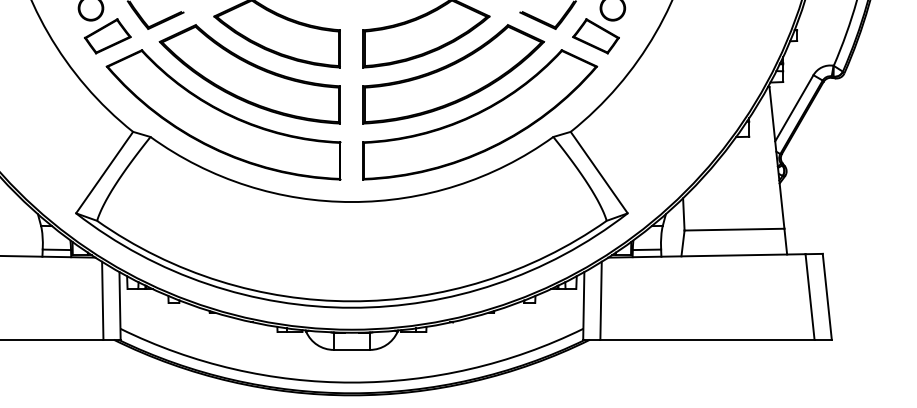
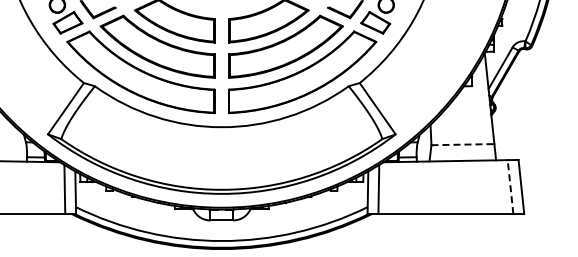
line: (735, 229) -> (463, 144), solid -> dashed
line: (809, 296) -> (510, 186), solid -> dashed

